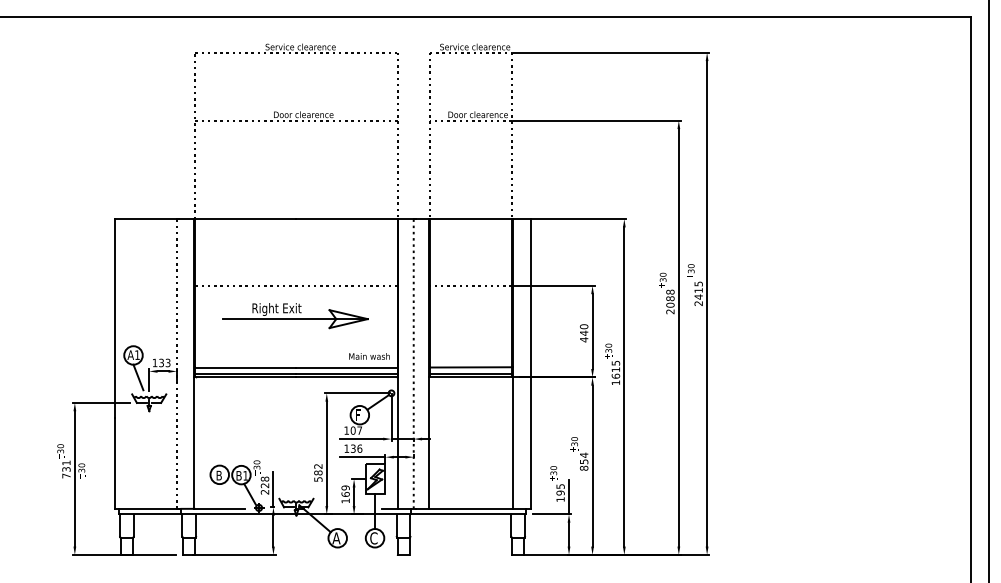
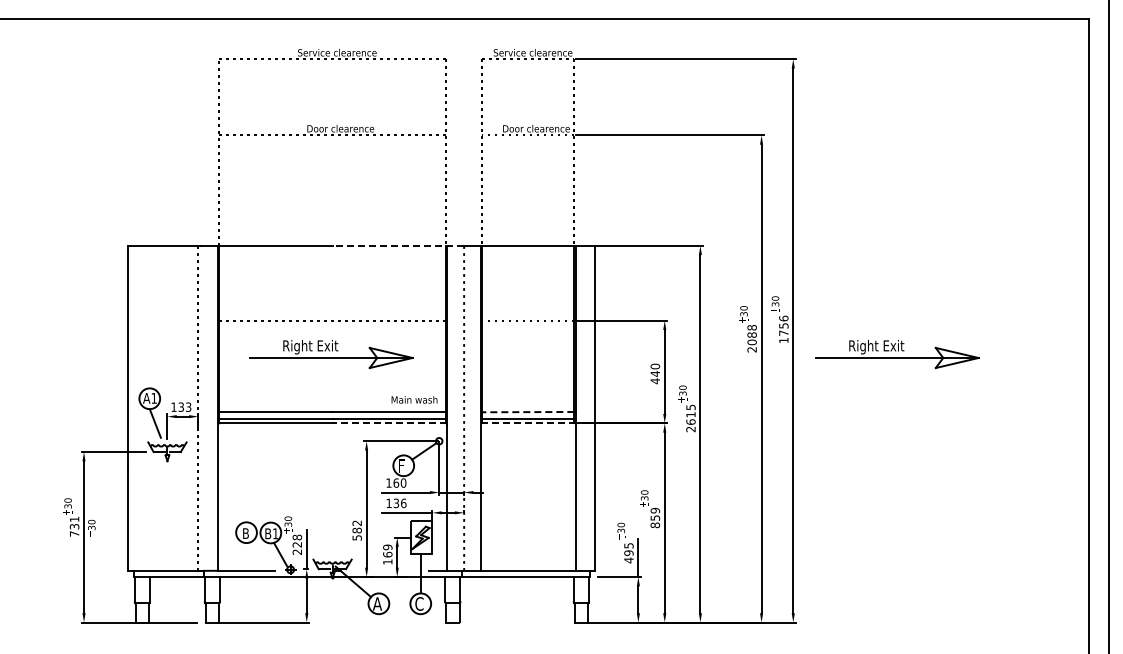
line: (355, 218) -> (398, 245), solid -> dashed
text: (698, 293) -> (783, 329), 2415 -> 1756
part: (800, 316) -> (897, 354), added
line: (470, 367) -> (527, 412), solid -> dashed
line: (347, 377) -> (389, 423), solid -> dashed
line: (471, 377) -> (528, 423), solid -> dashed
text: (615, 382) -> (690, 429), 1615 -> 2615
text: (356, 430) -> (399, 482), 107 -> 160
text: (584, 455) -> (655, 510), 854 -> 859
text: (560, 499) -> (628, 560), 195 -> 495

